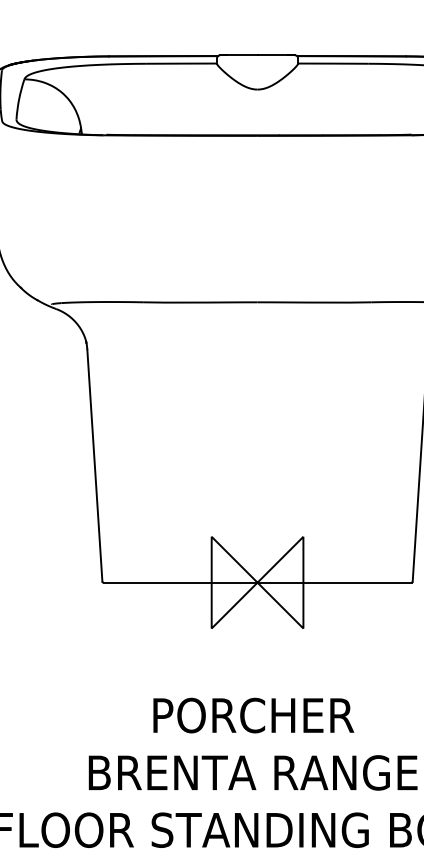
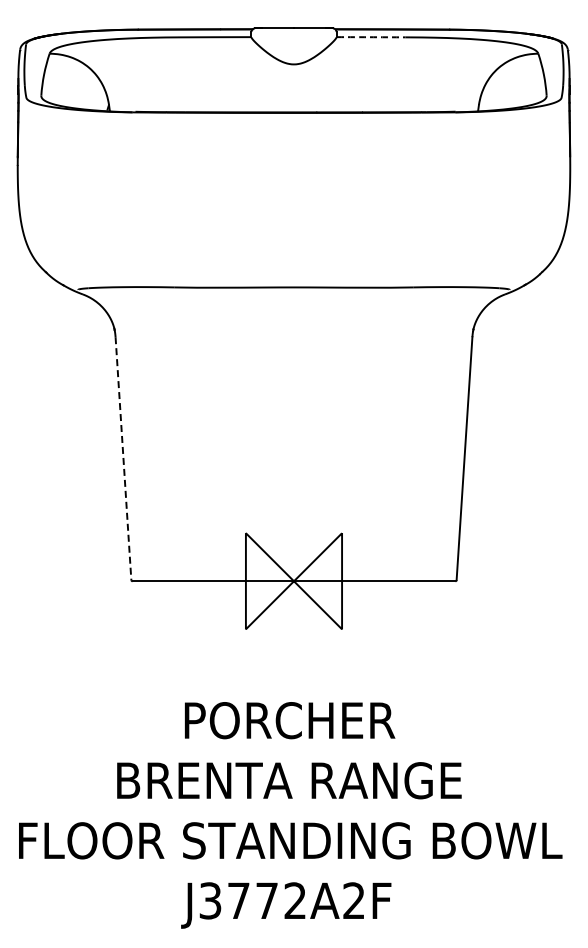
arc: (333, 63) -> (373, 37), solid -> dashed
line: (94, 465) -> (123, 458), solid -> dashed

